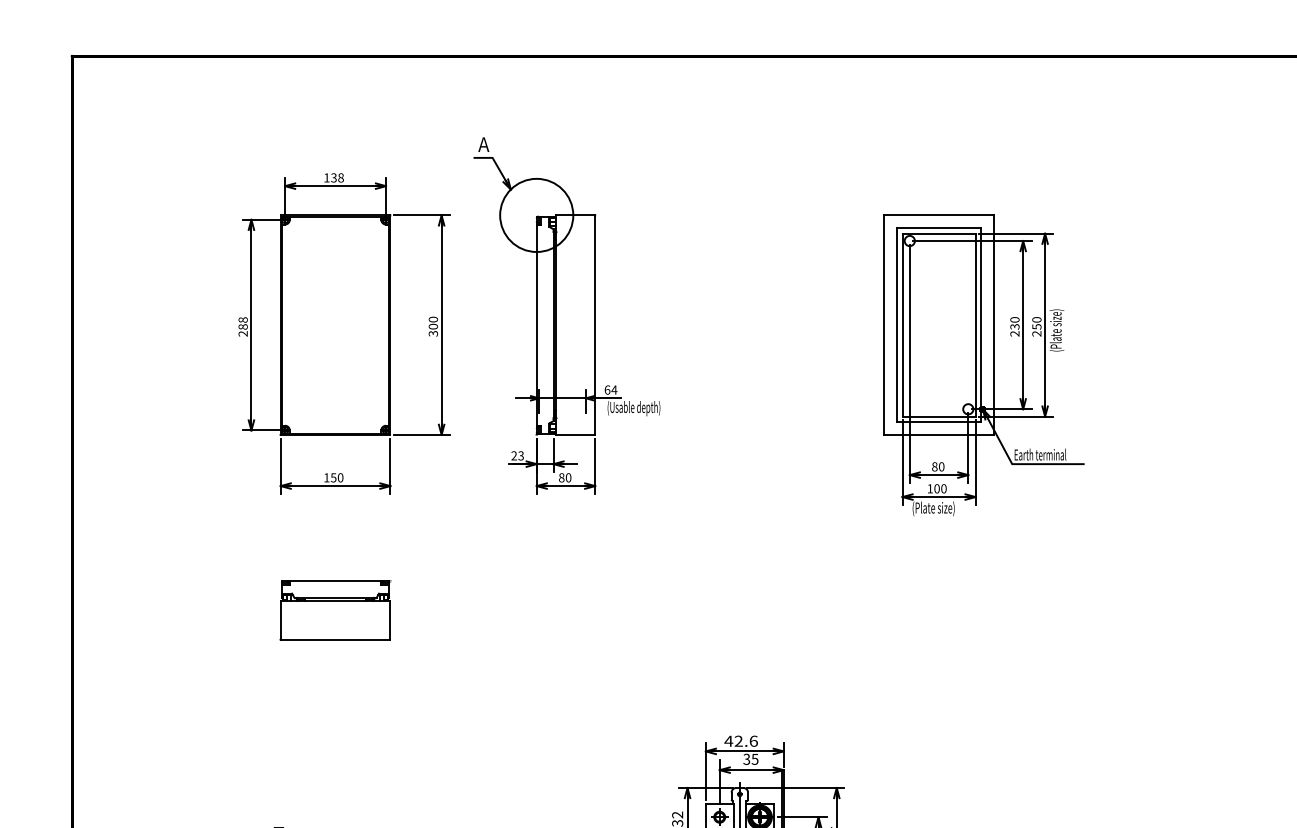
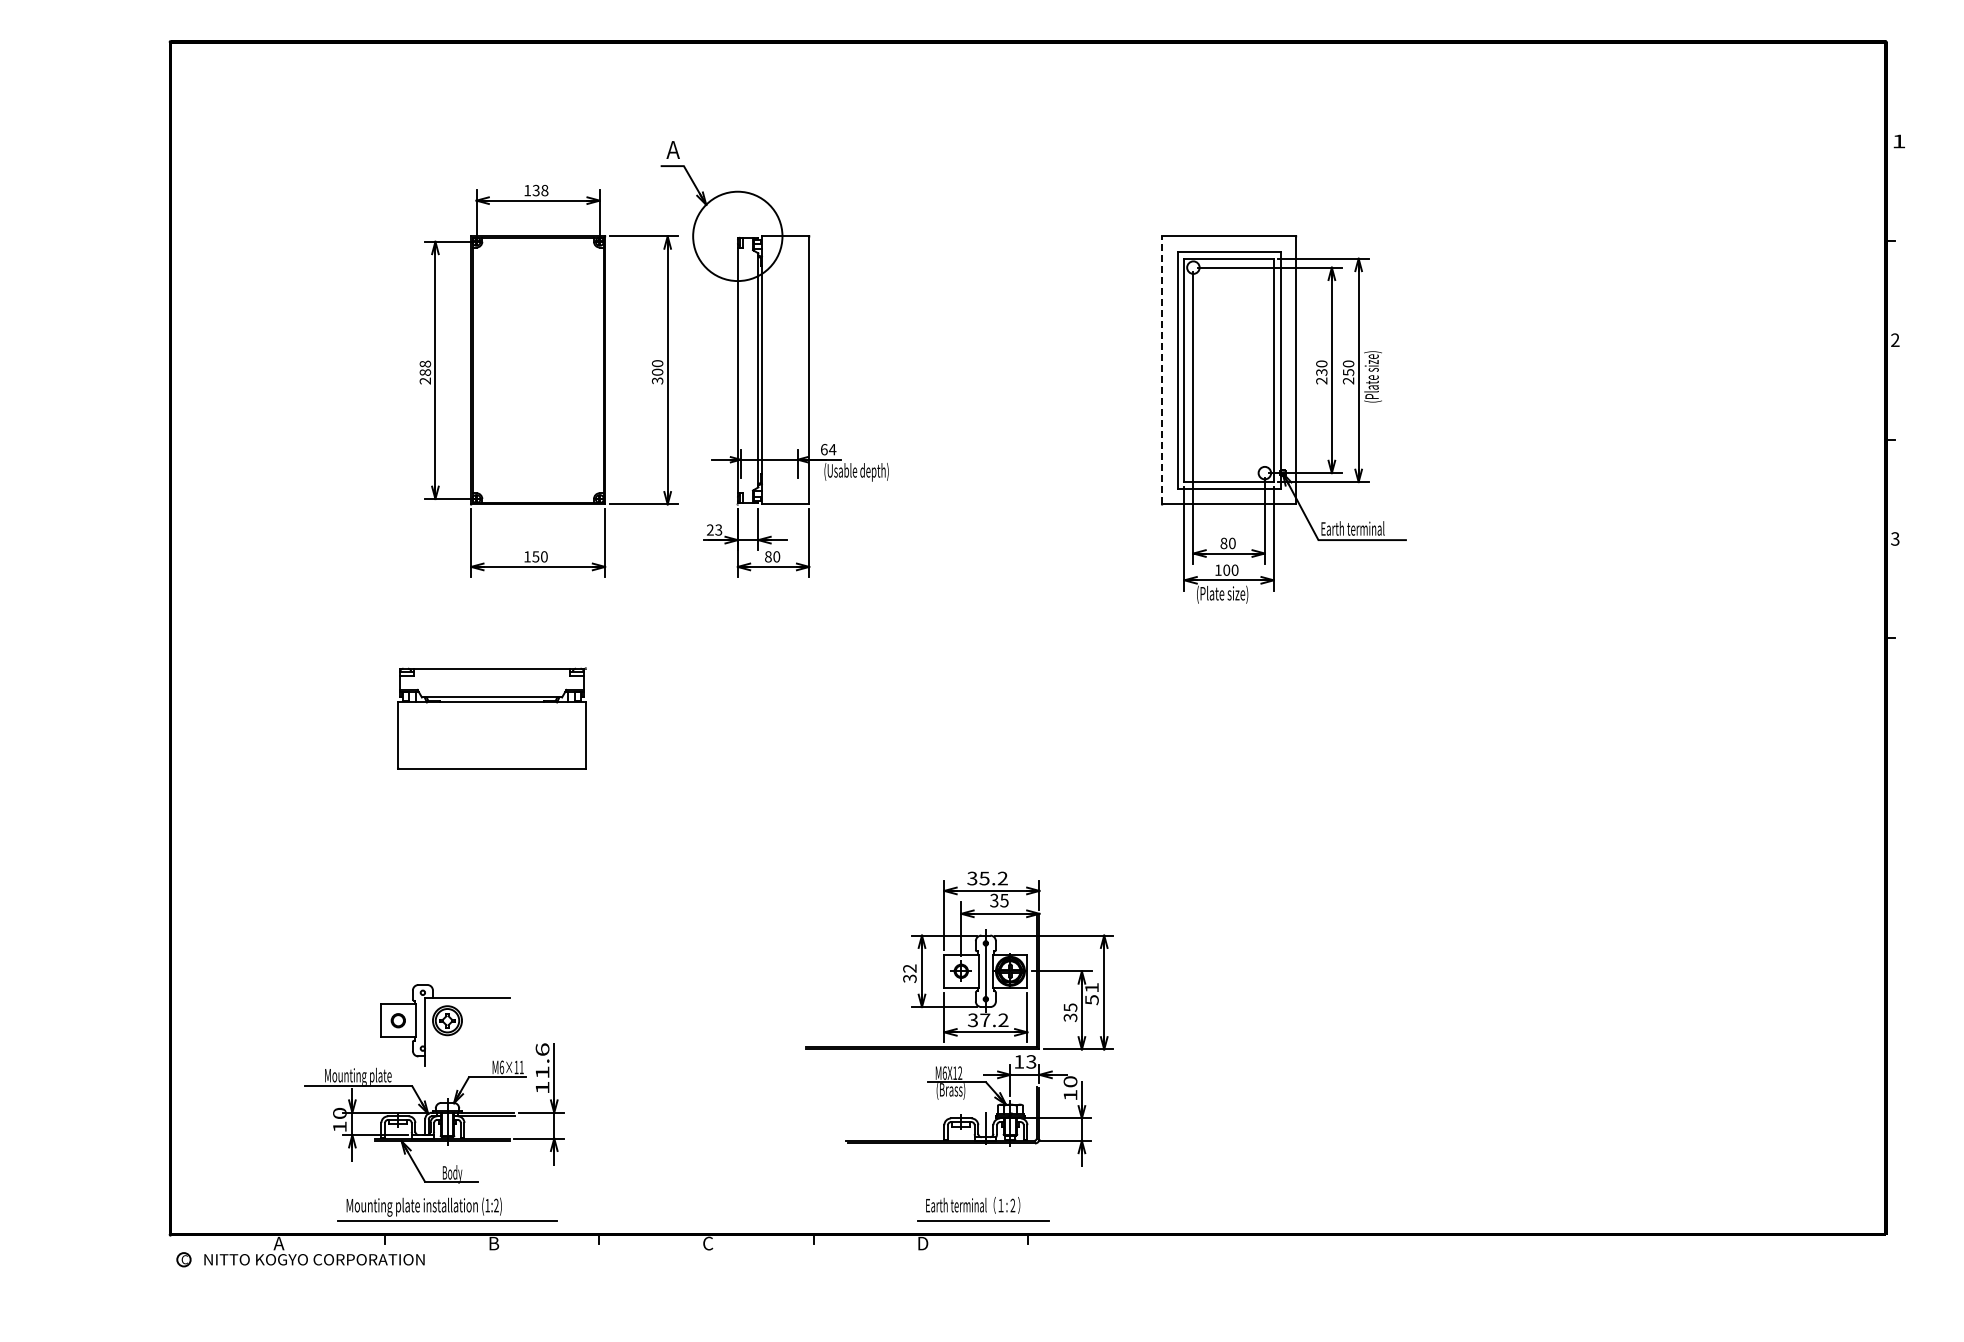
line: (884, 325) -> (1162, 370), solid -> dashed
part: (344, 333) -> (548, 380), moved
part: (335, 610) -> (492, 718), size x1.4
text: (741, 741) -> (987, 878), 42.6 -> 35.2

